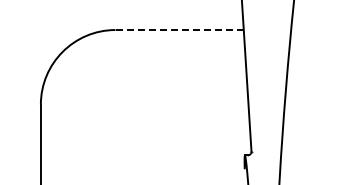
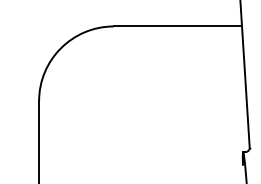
line: (179, 30) -> (177, 26), dashed -> solid

